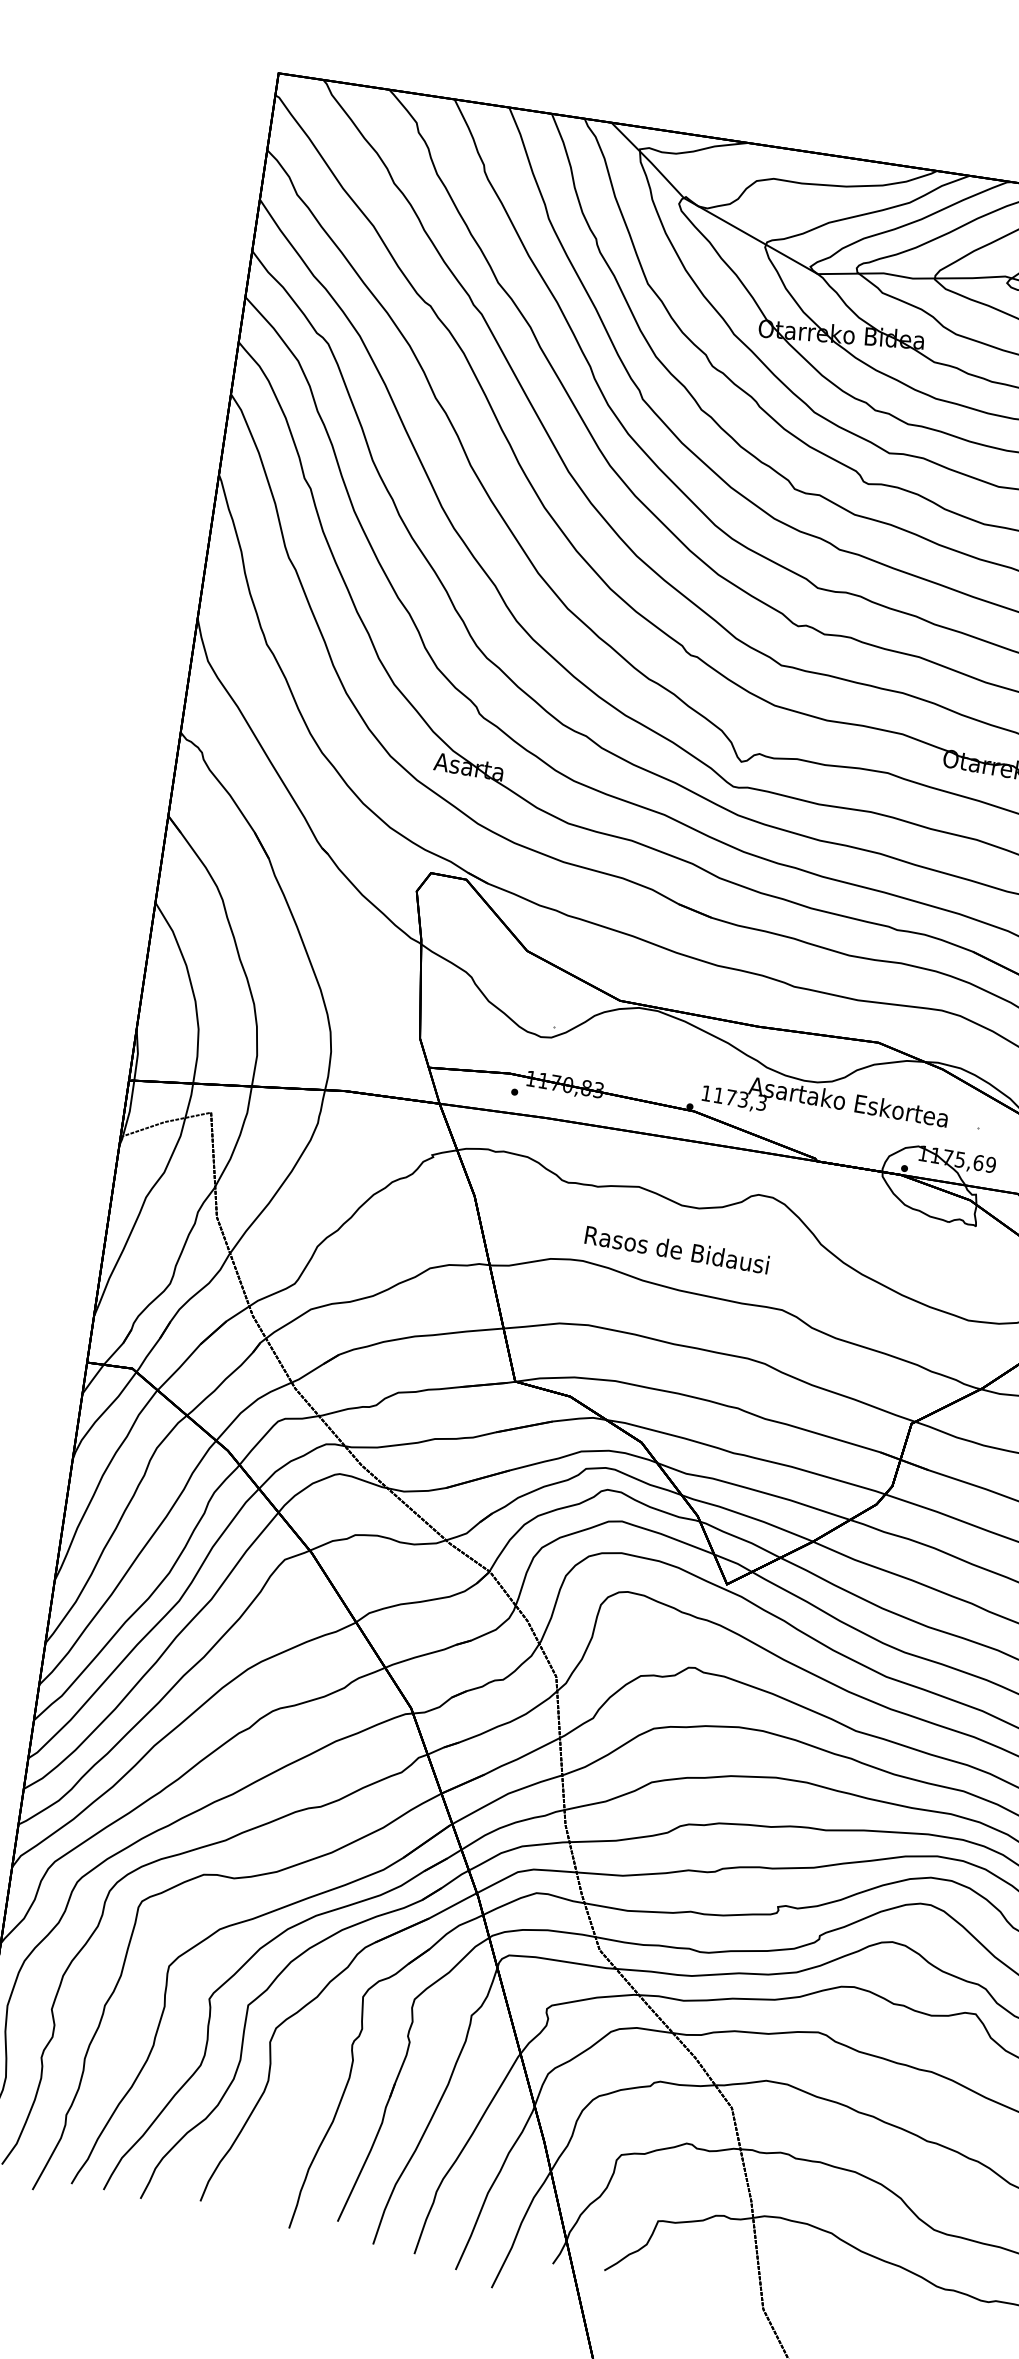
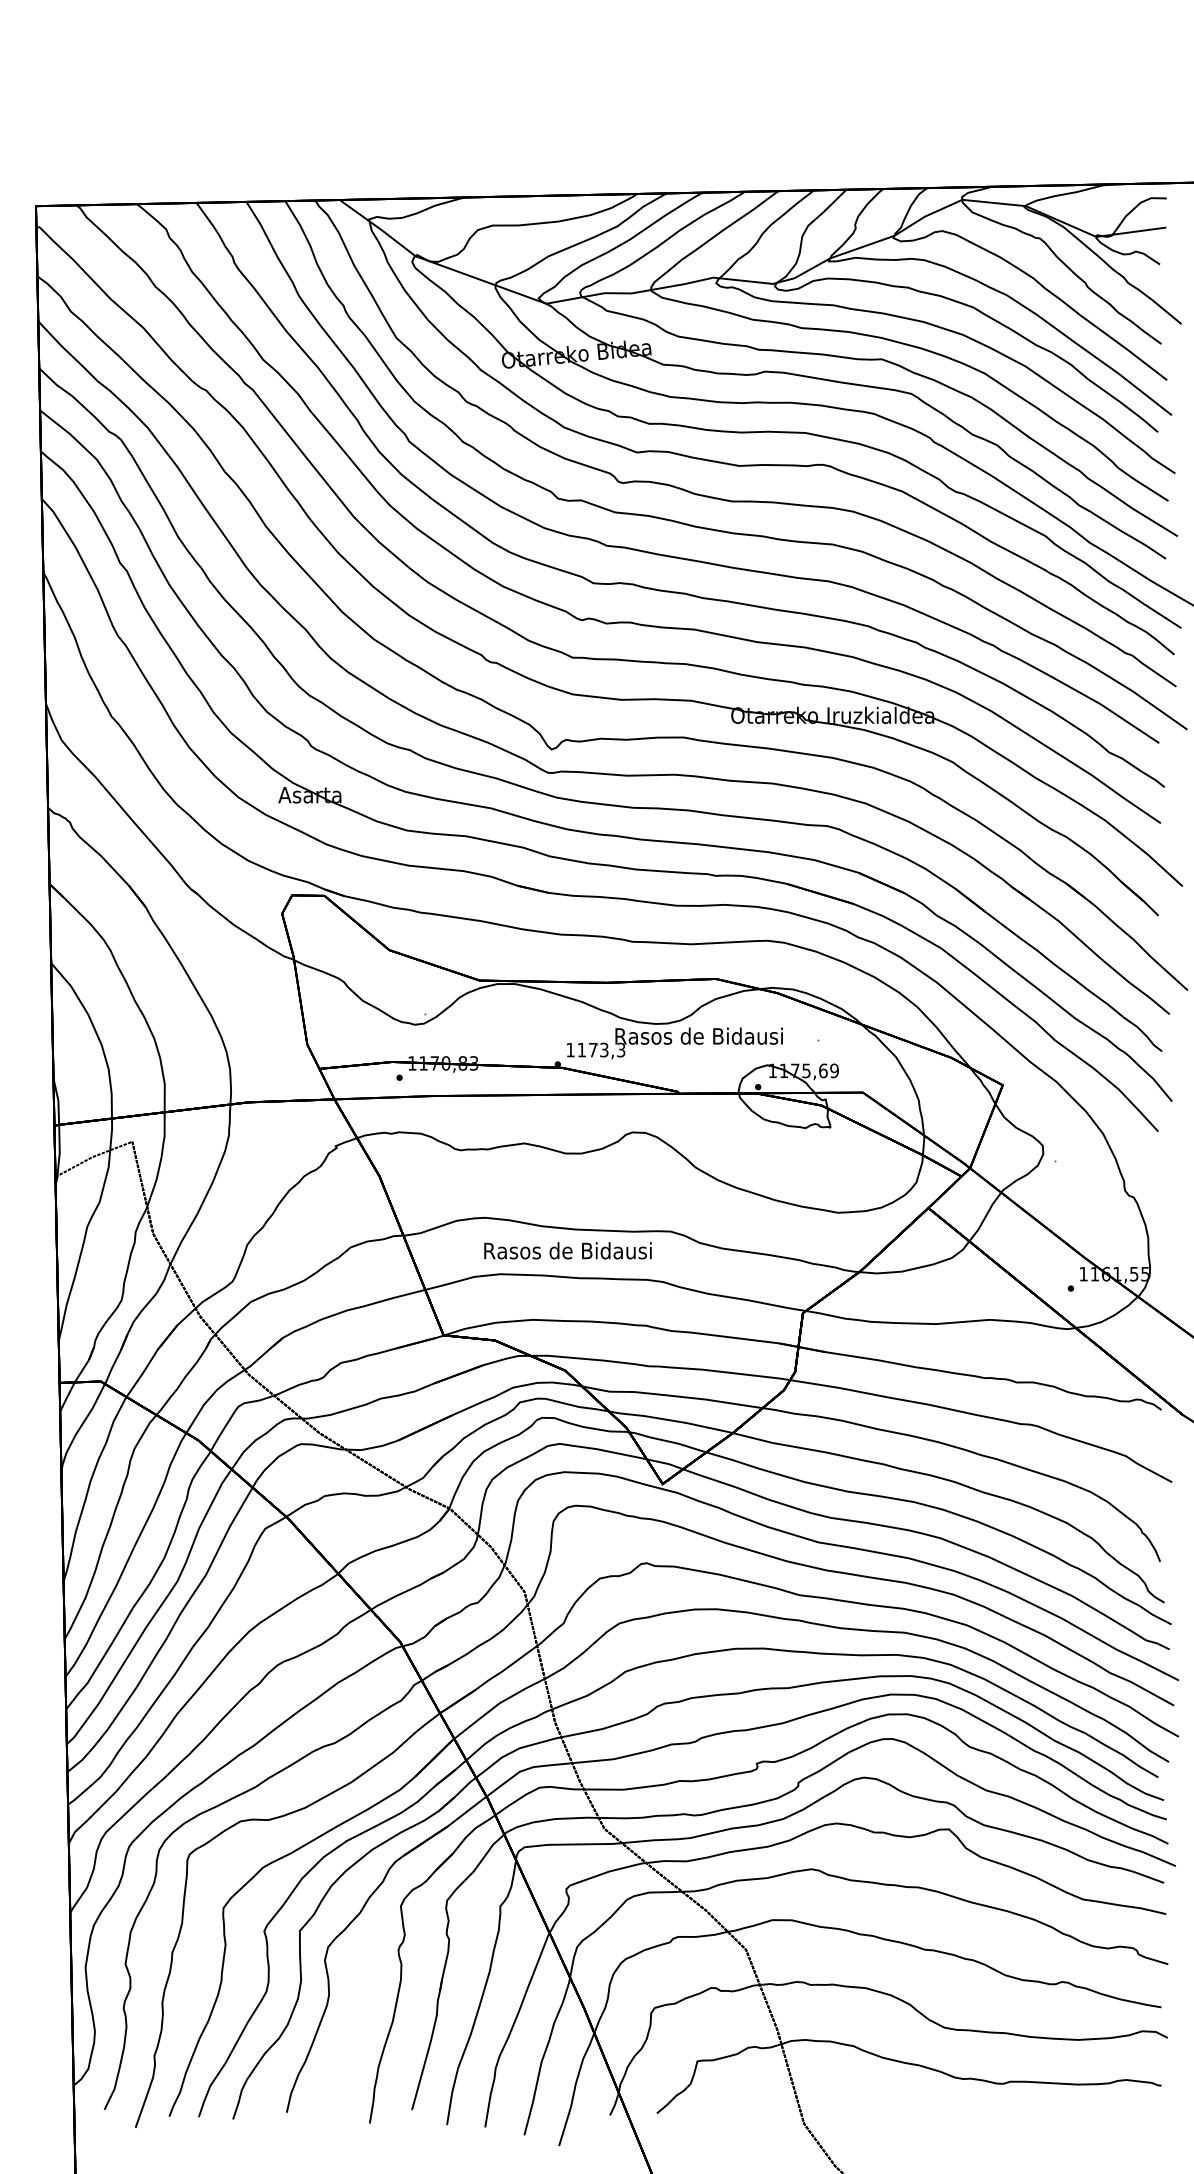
text: (848, 1101) -> (698, 1035), Asartako Eskortea -> Rasos de Bidausi
text: (676, 1249) -> (567, 1250), moved

